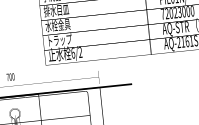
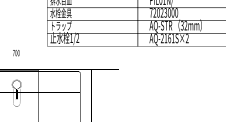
text: (73, 52) -> (71, 37), 6/2 -> 1/2

